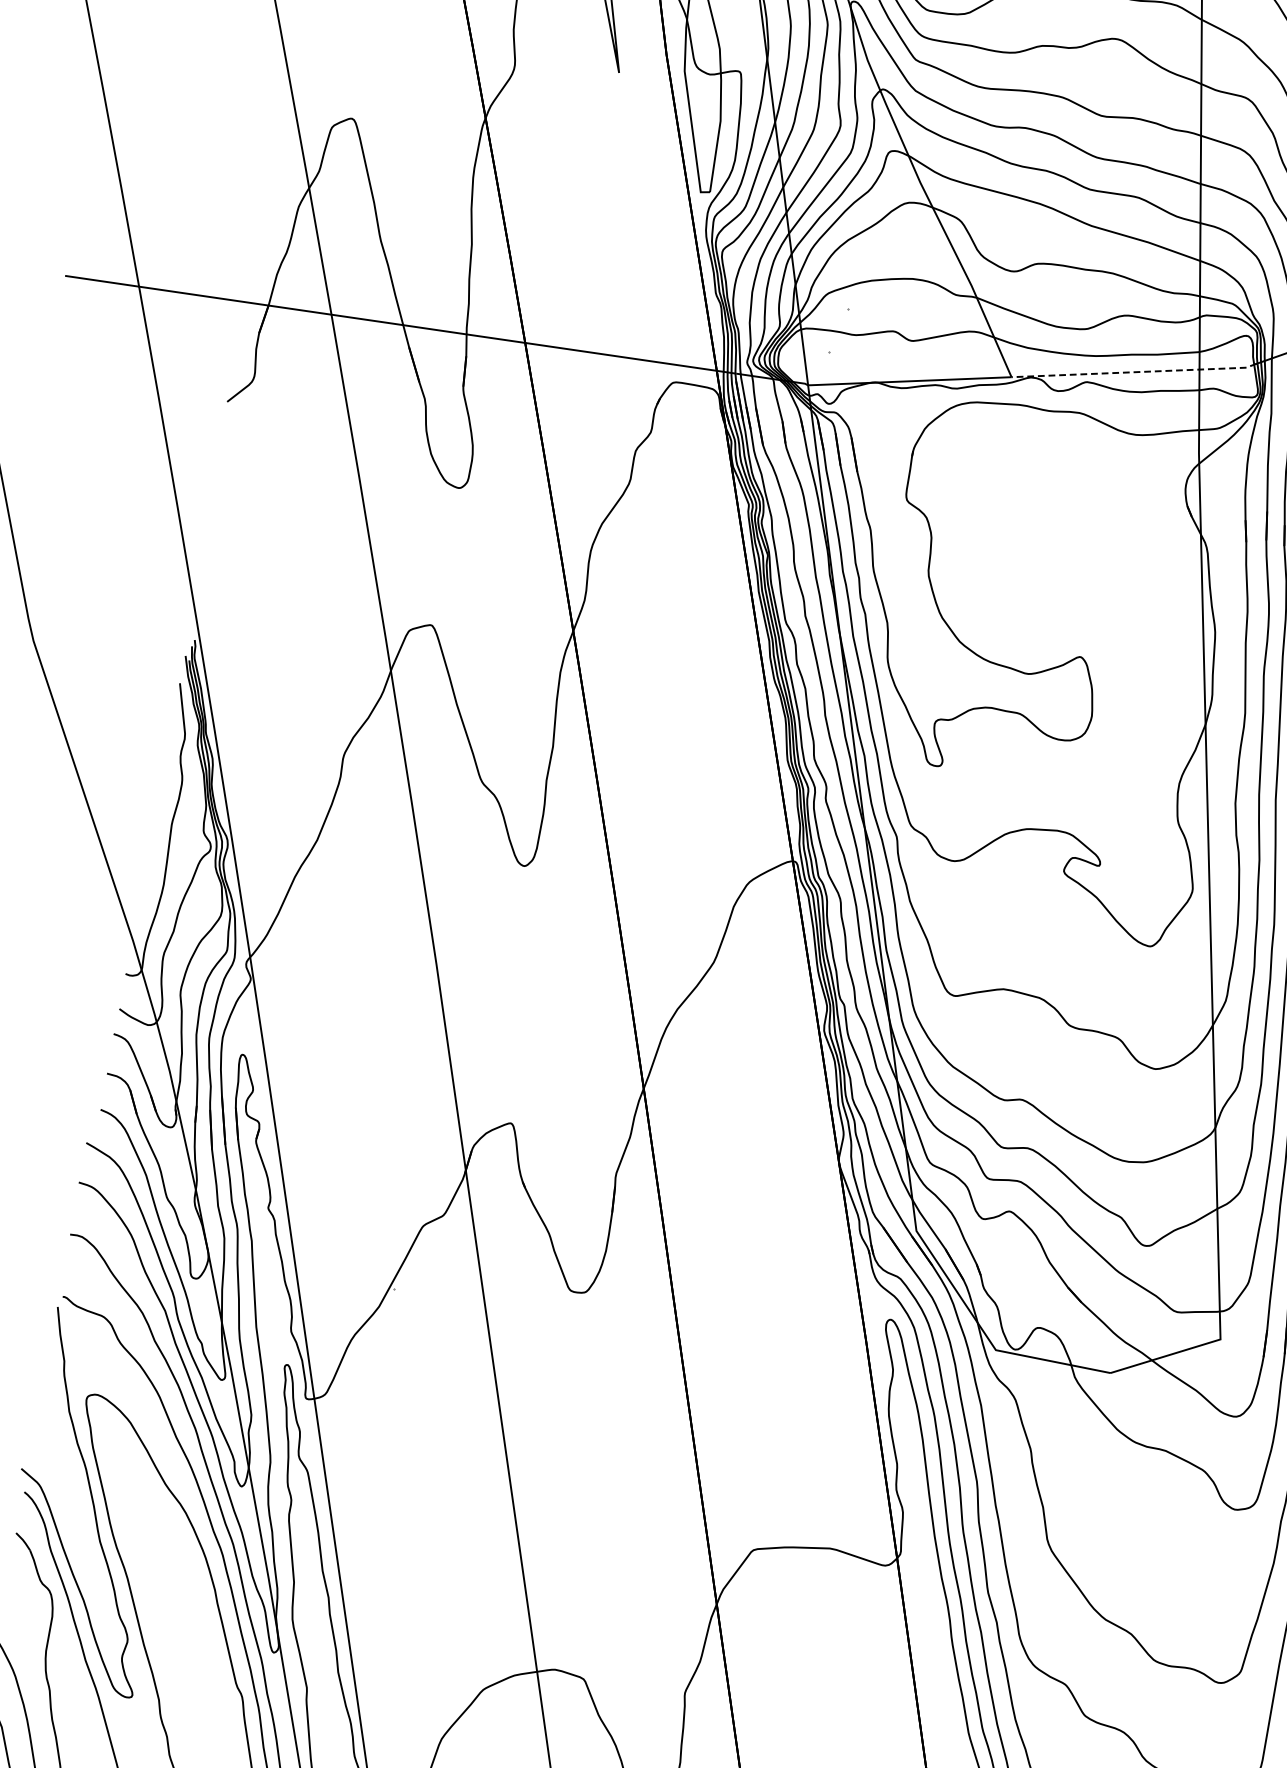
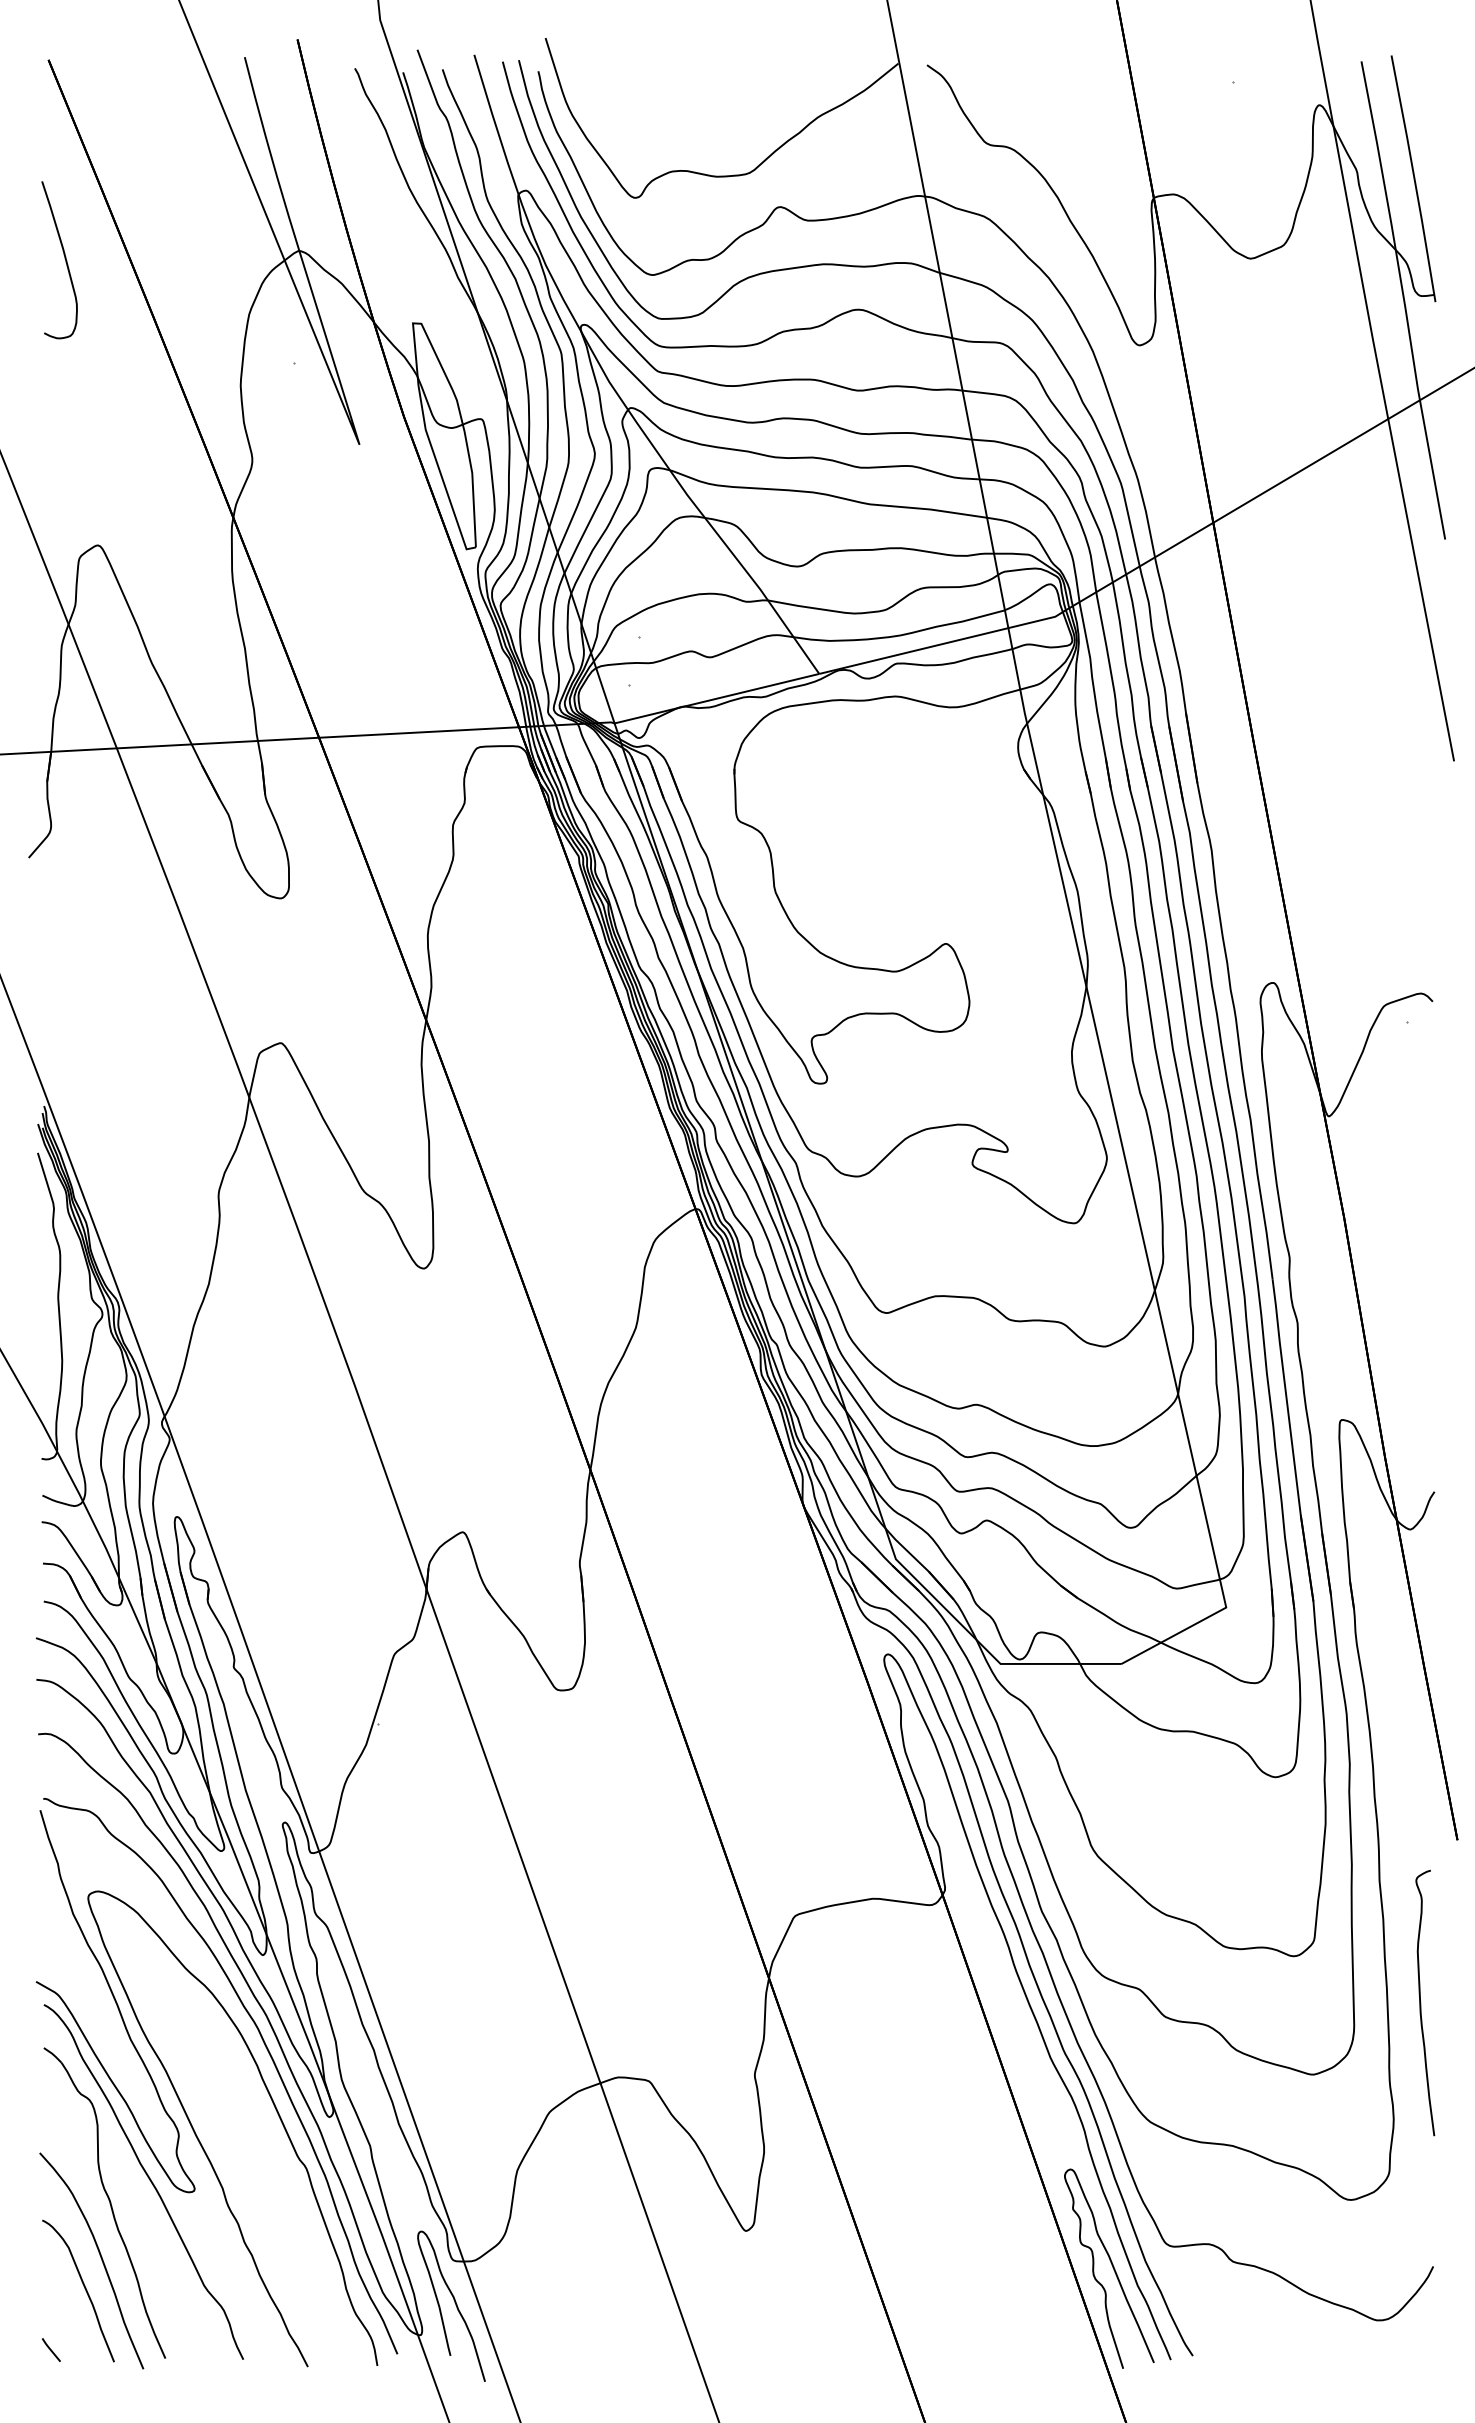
line: (1135, 371) -> (943, 643), dashed -> solid

